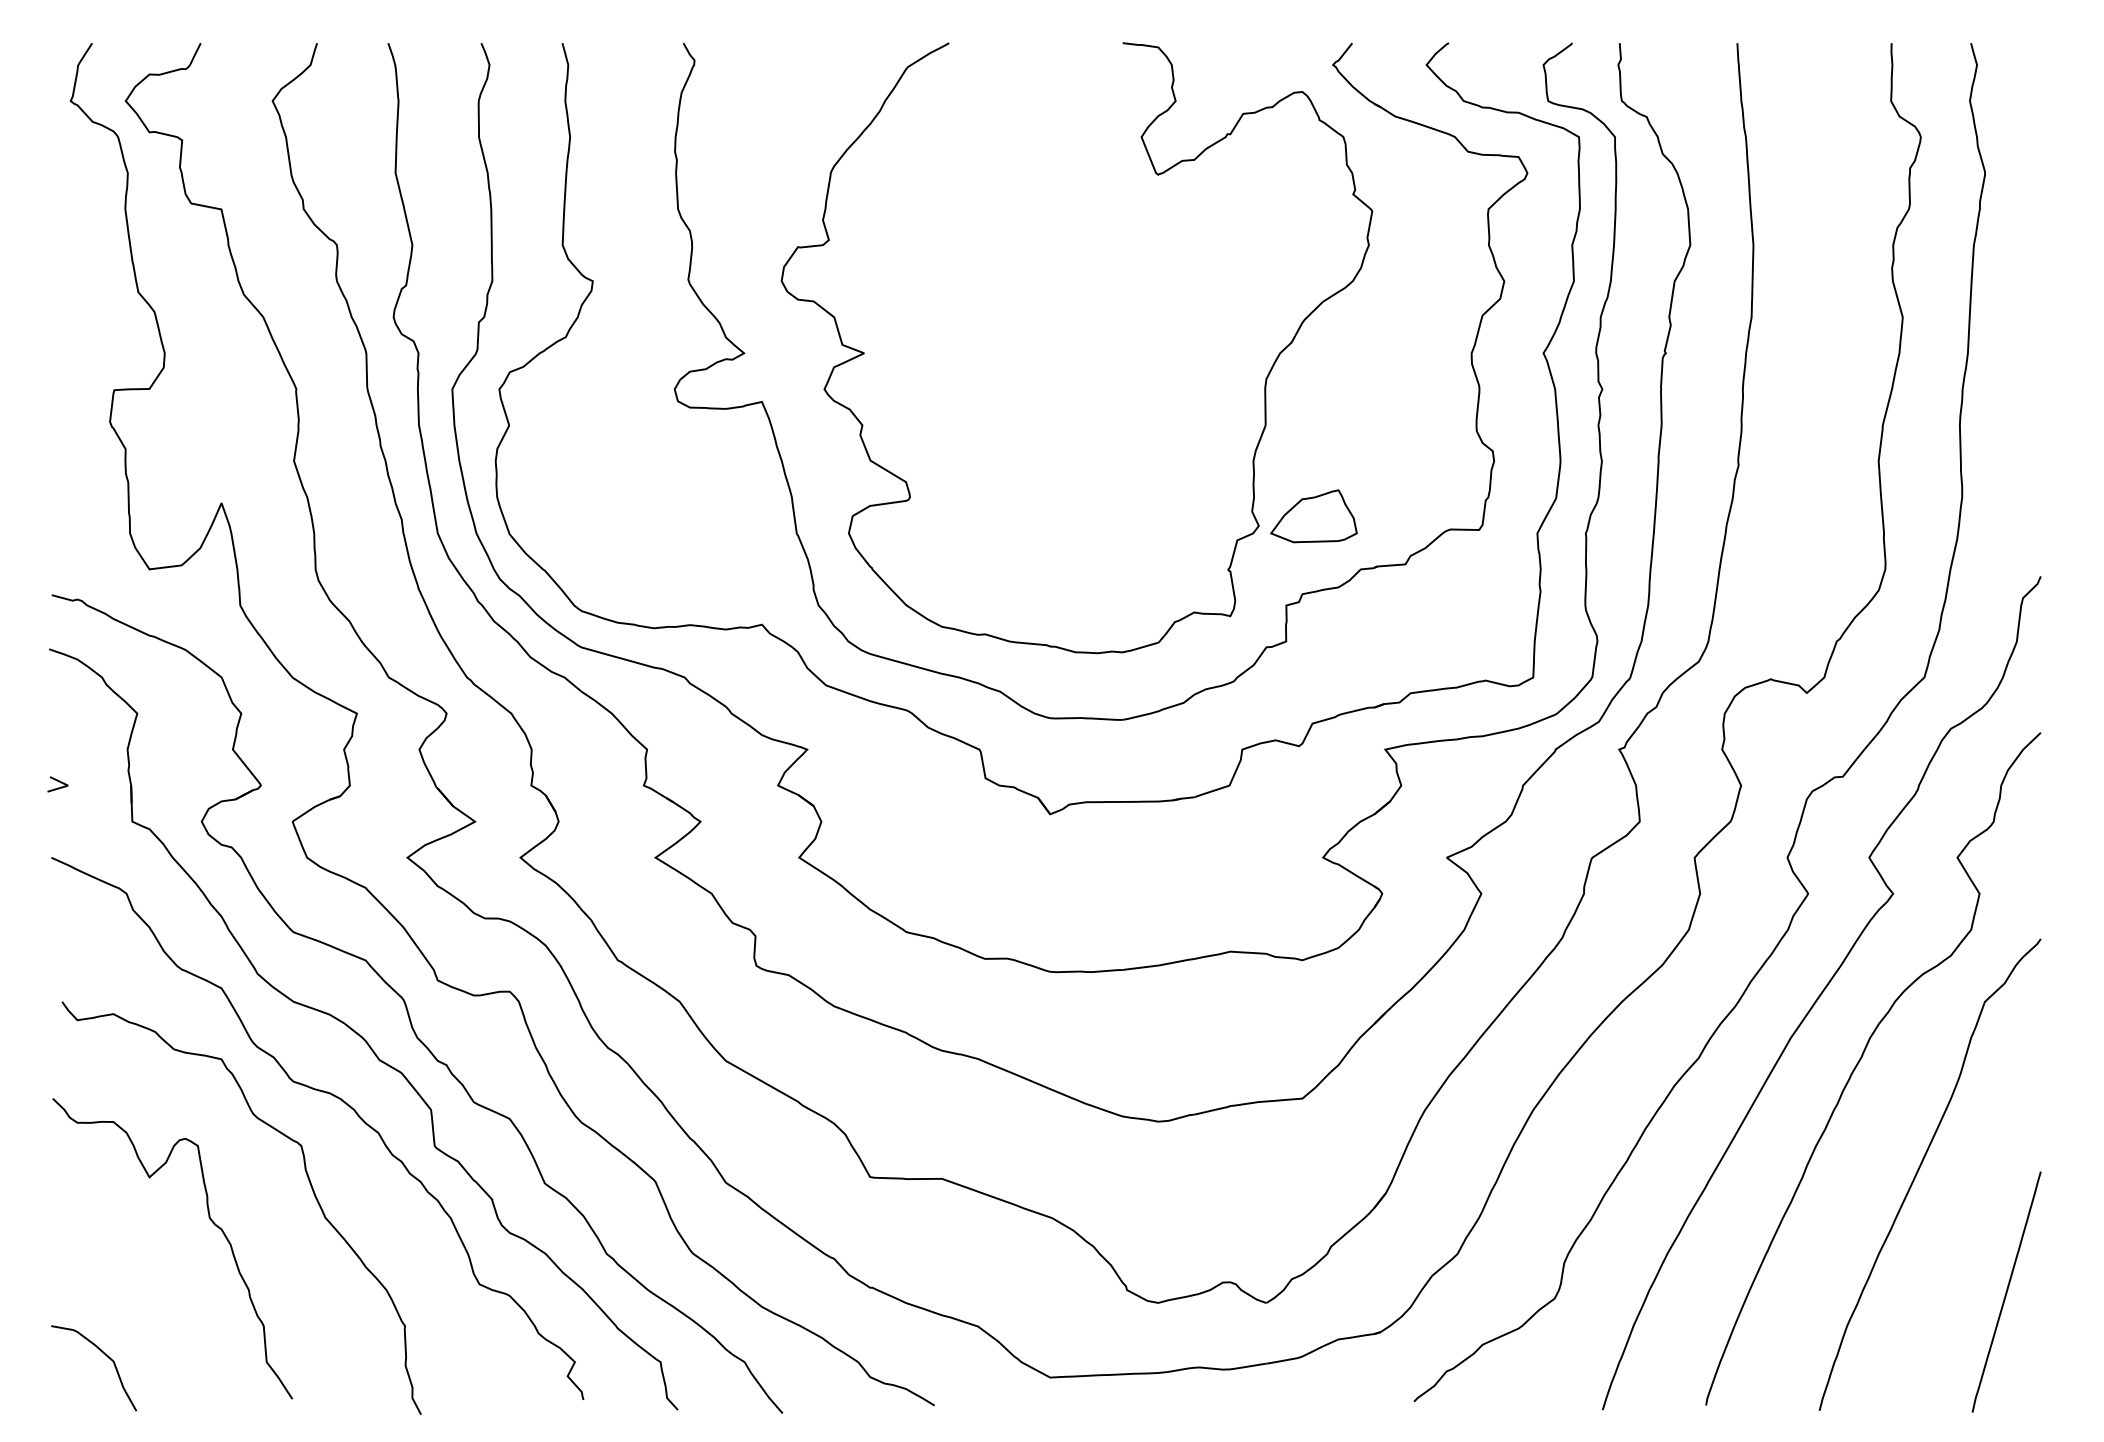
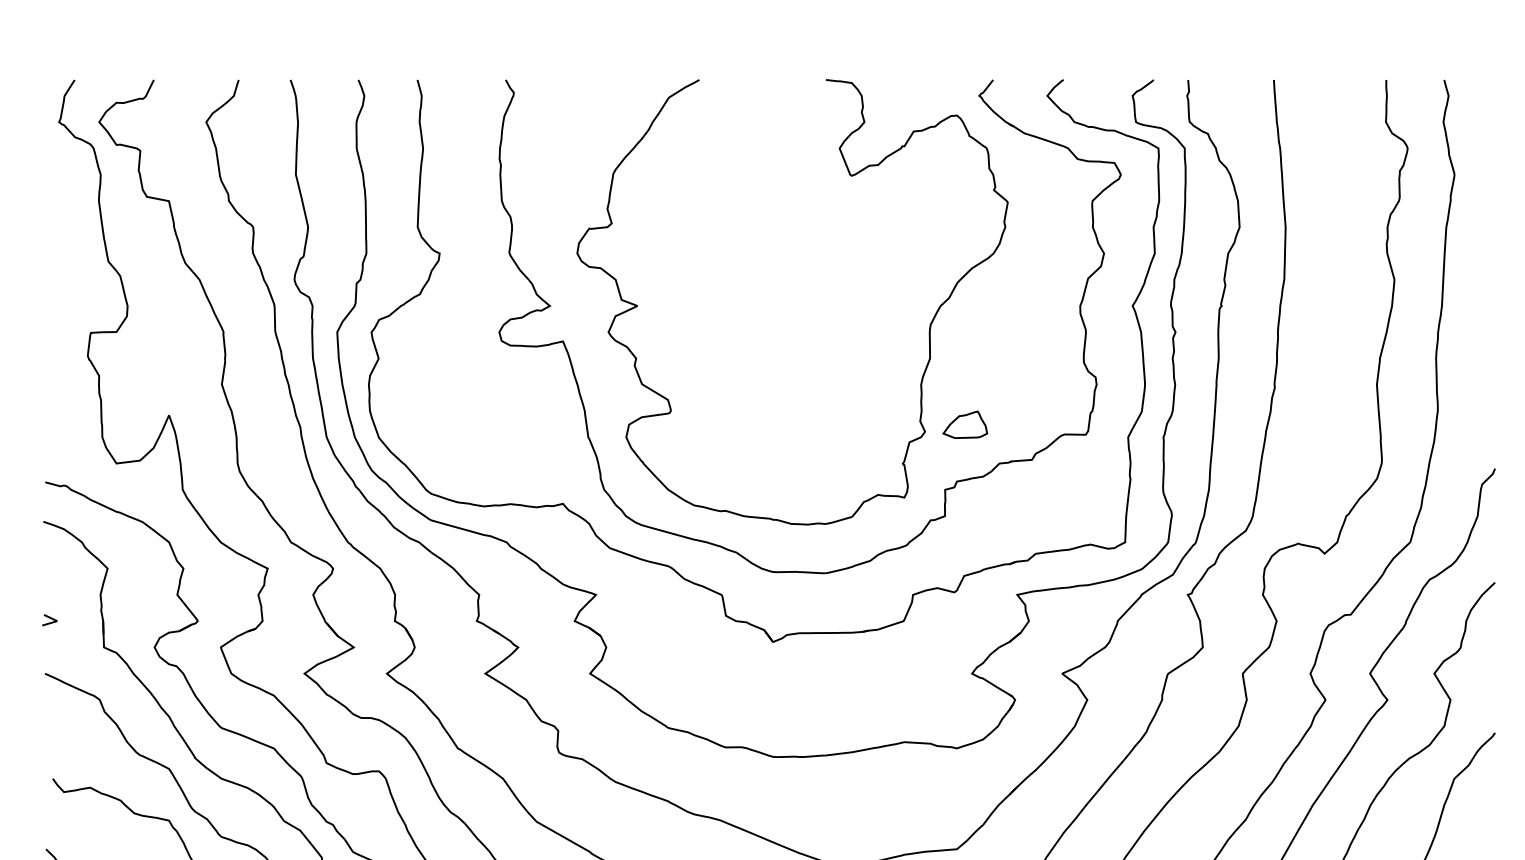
part: (1313, 516) -> (964, 424), size x0.7

